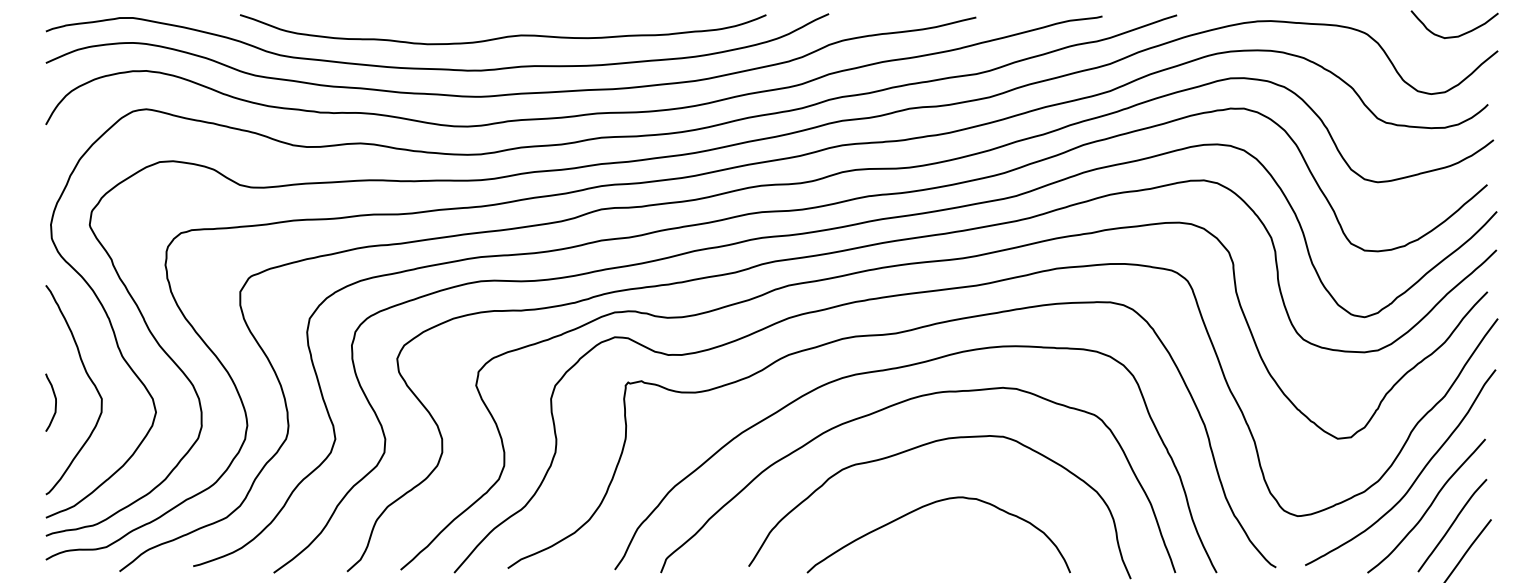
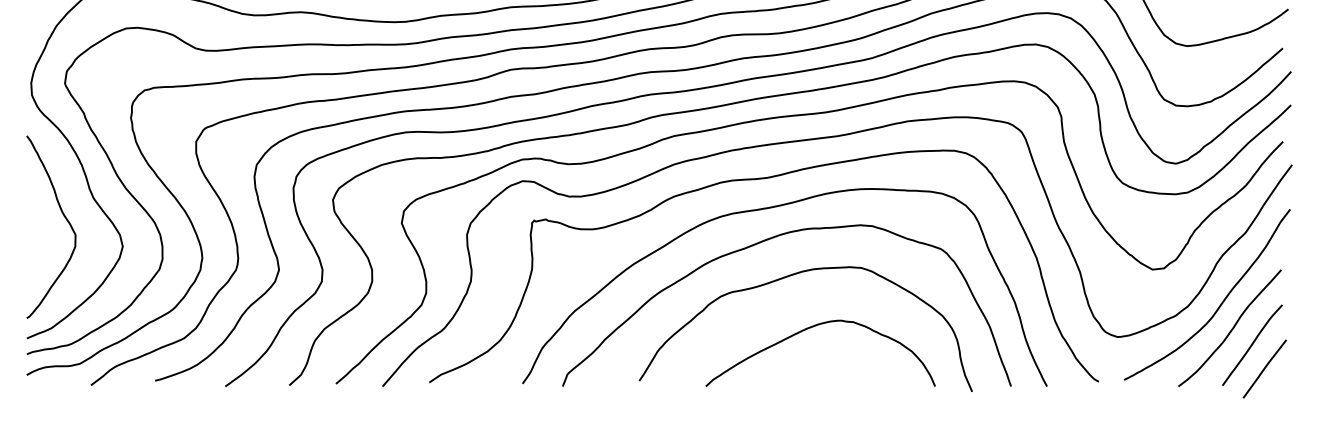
curve: (55, 402) -> (35, 238), removed
curve: (929, 505) -> (812, 327), moved

